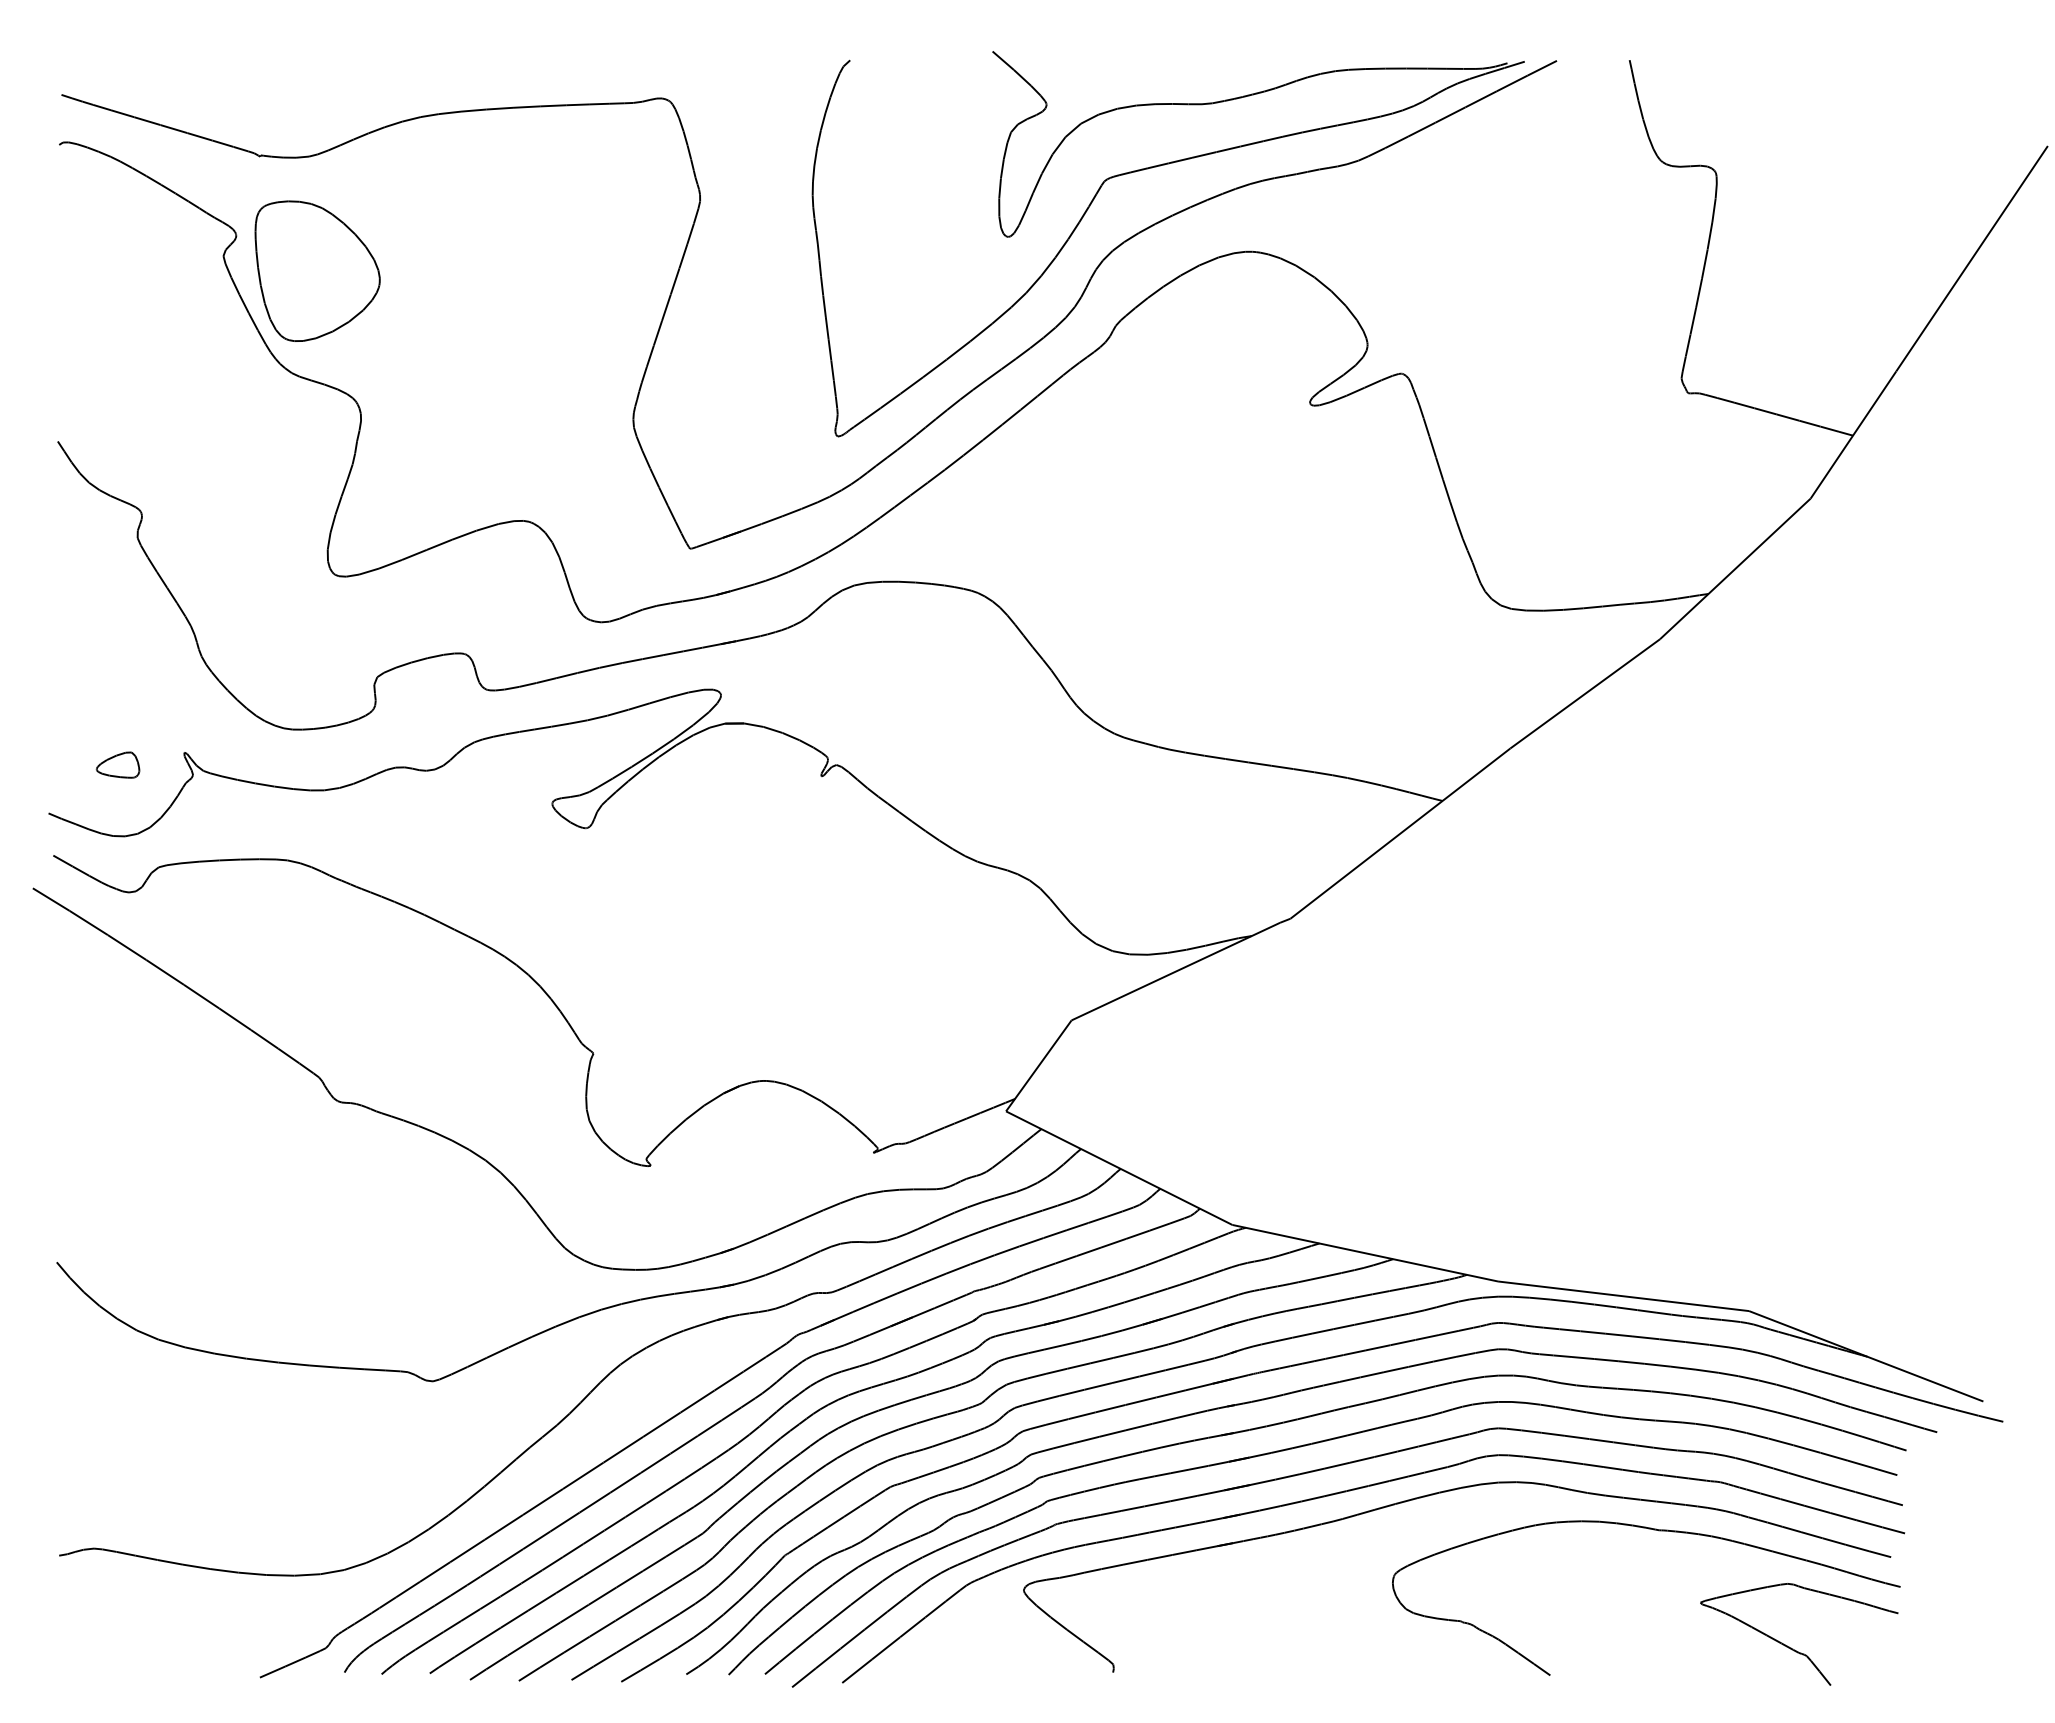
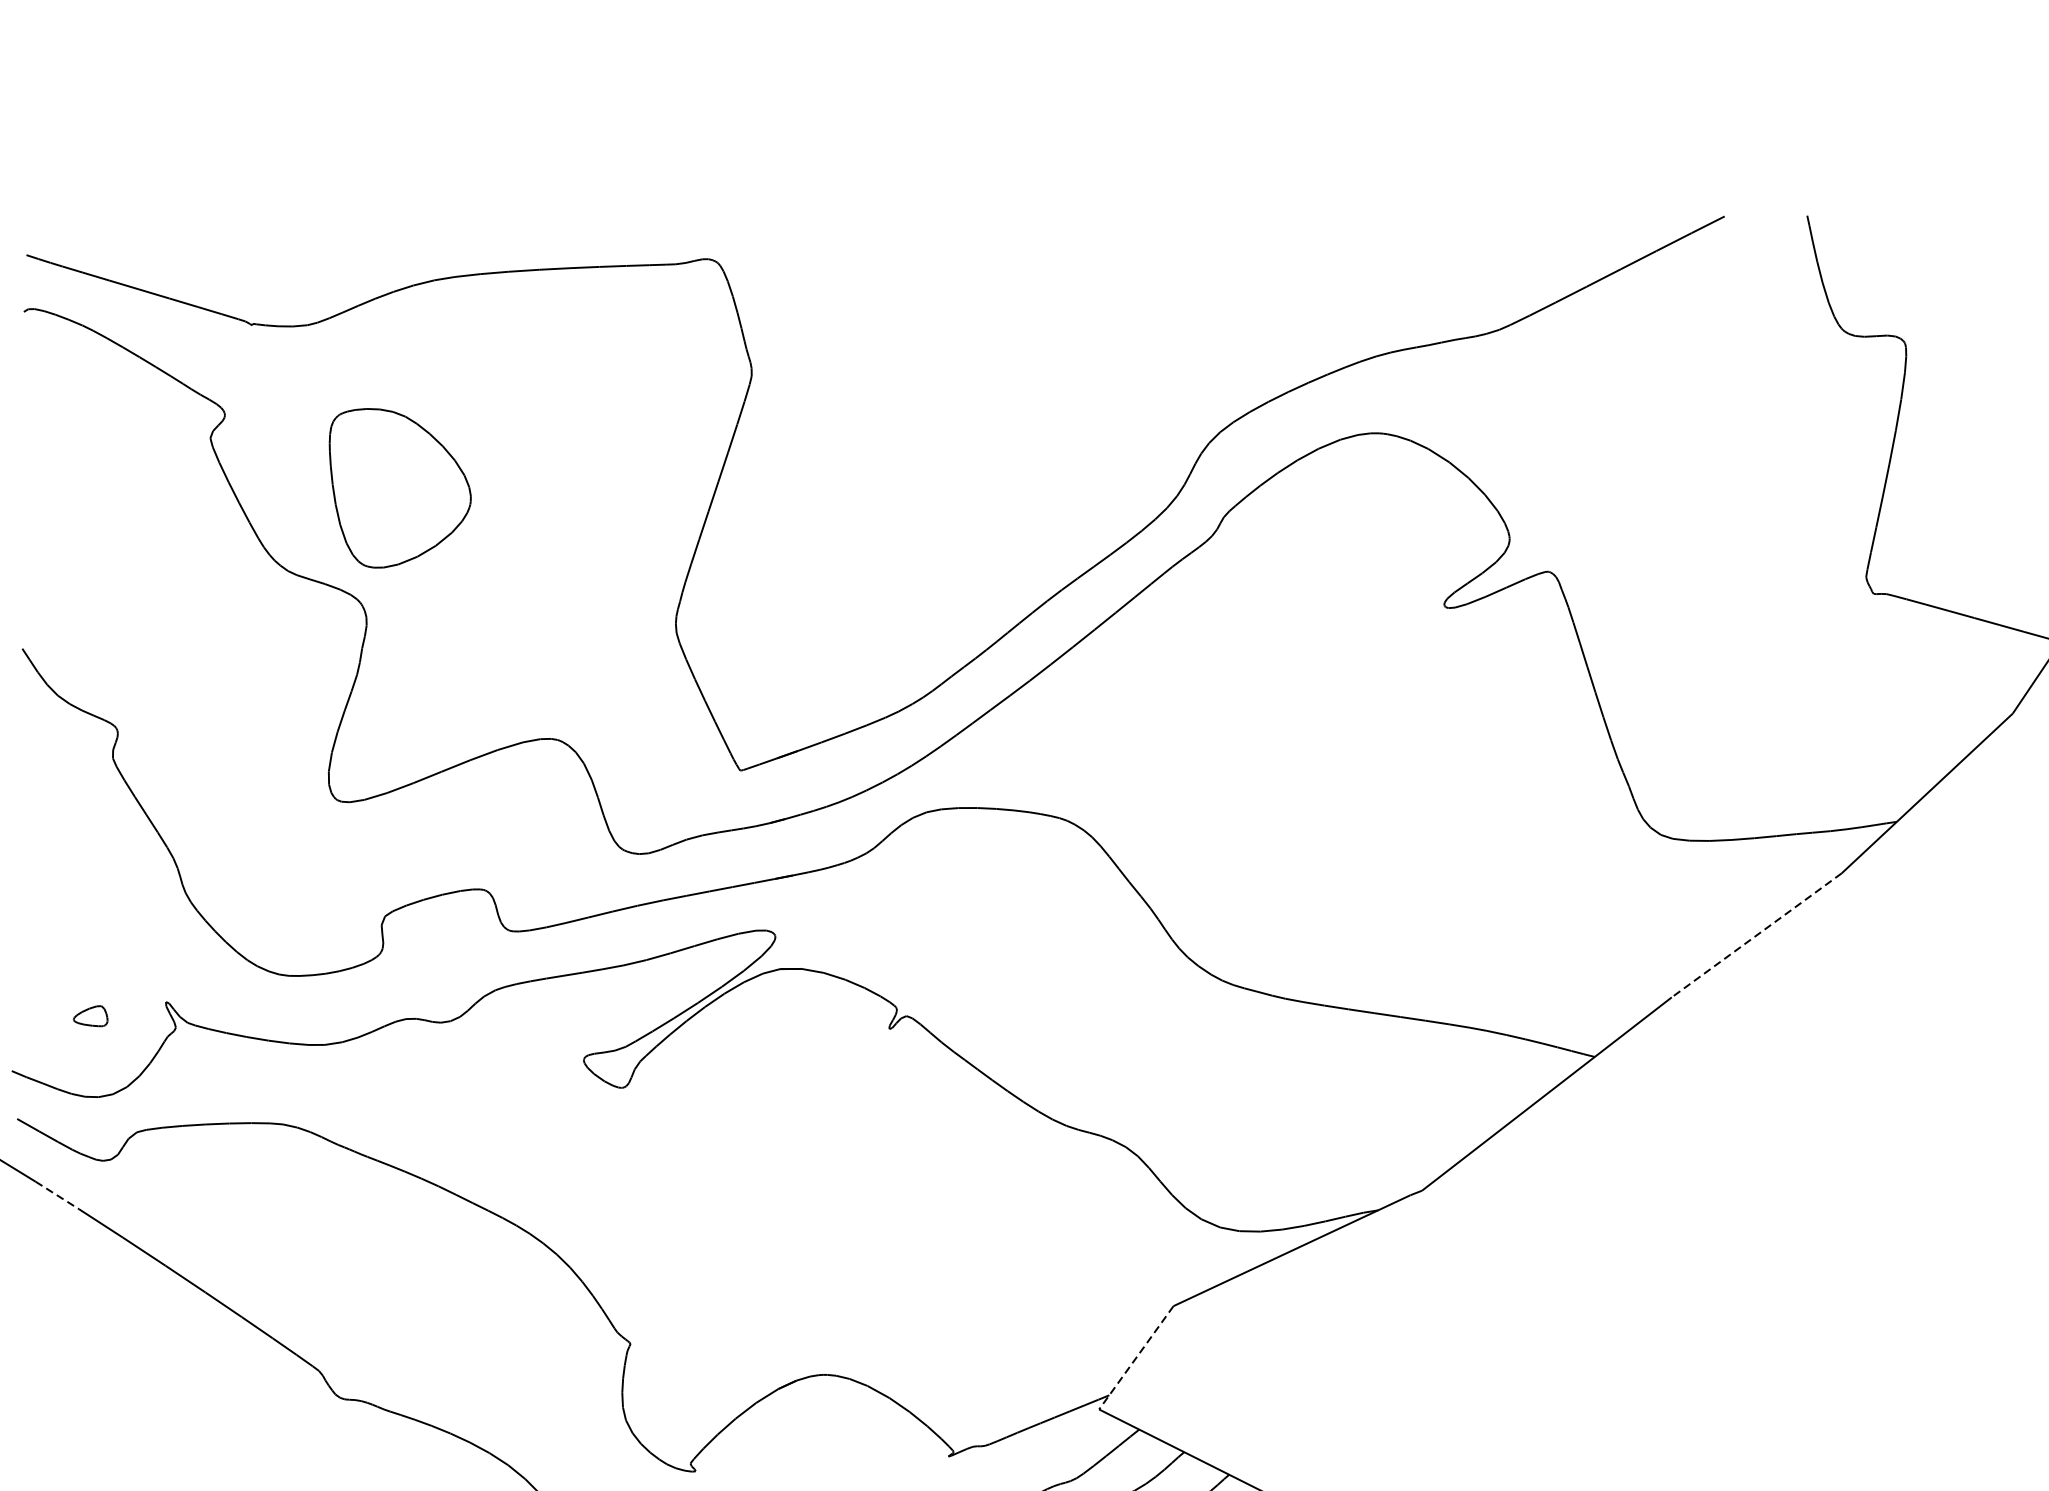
part: (1148, 169) -> (1260, 339), removed
part: (317, 270) -> (400, 487), moved
line: (1585, 693) -> (1757, 934), solid -> dashed
part: (117, 764) -> (90, 1015), size x0.7
line: (88, 922) -> (57, 1194), solid -> dashed
line: (1038, 1066) -> (1135, 1358), solid -> dashed

